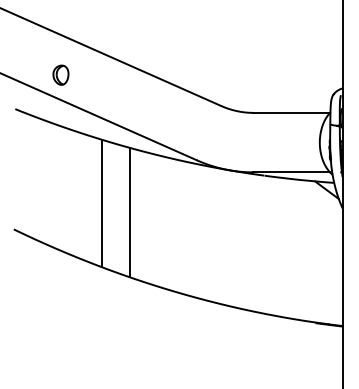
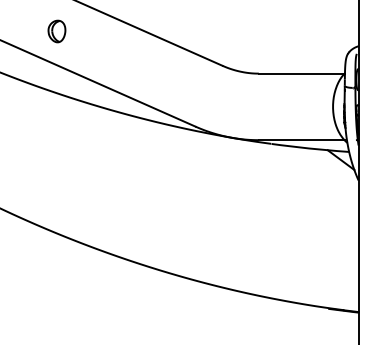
part: (60, 74) -> (56, 30), moved
line: (101, 203) -> (88, 174), removed
line: (129, 212) -> (120, 185), removed

